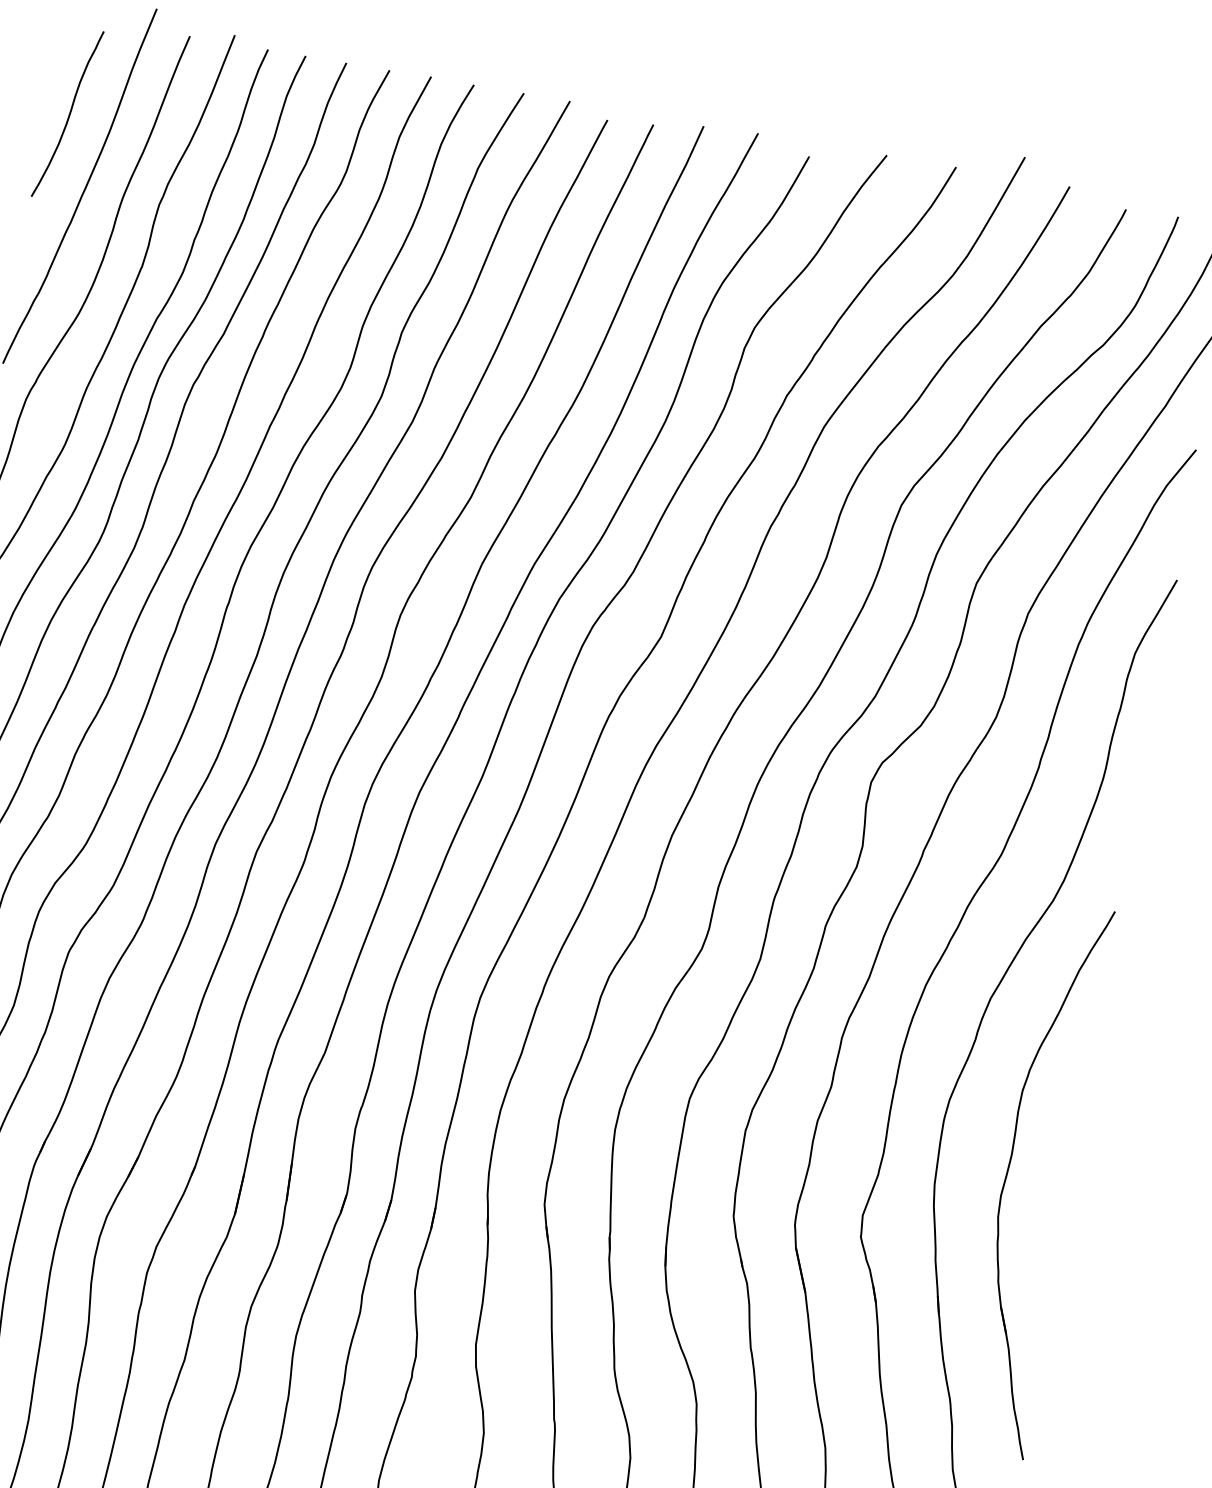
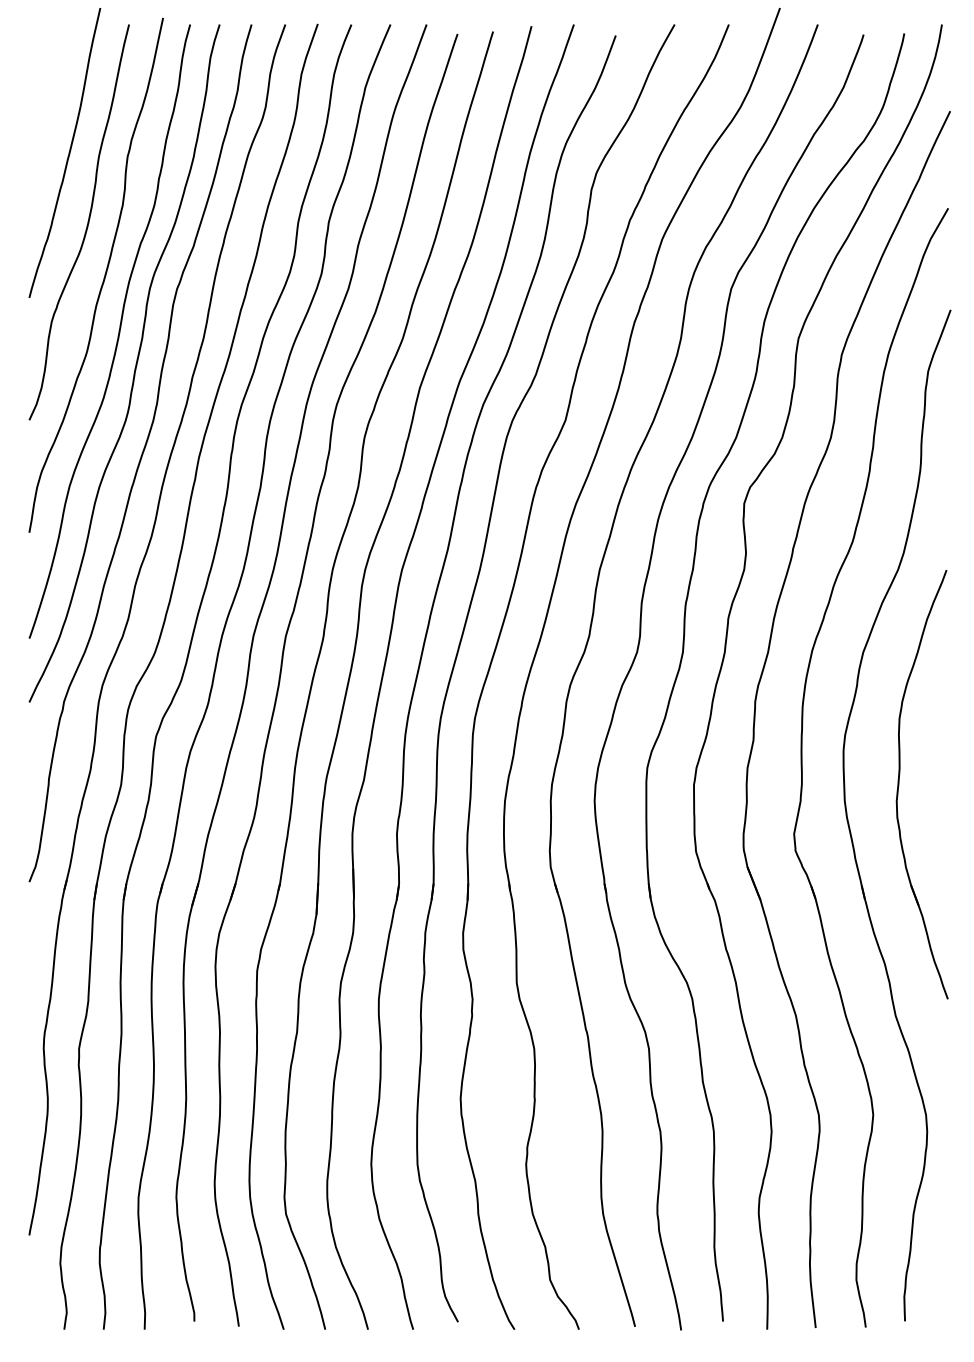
curve: (67, 115) -> (46, 100), removed

